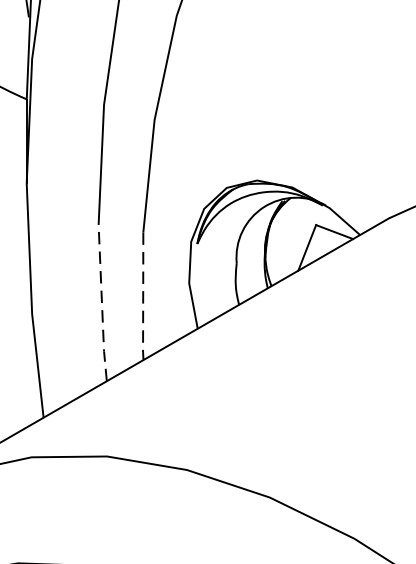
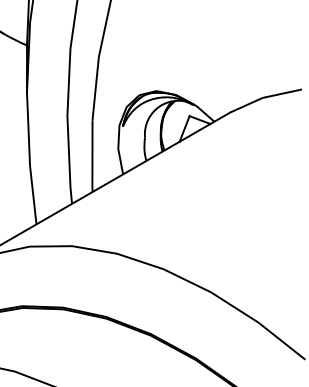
line: (143, 296) -> (92, 156), dashed -> solid
line: (102, 304) -> (69, 160), dashed -> solid

